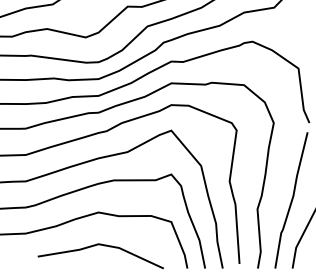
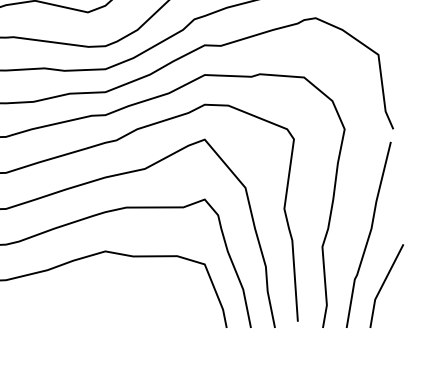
line: (104, 246) -> (113, 297), removed

